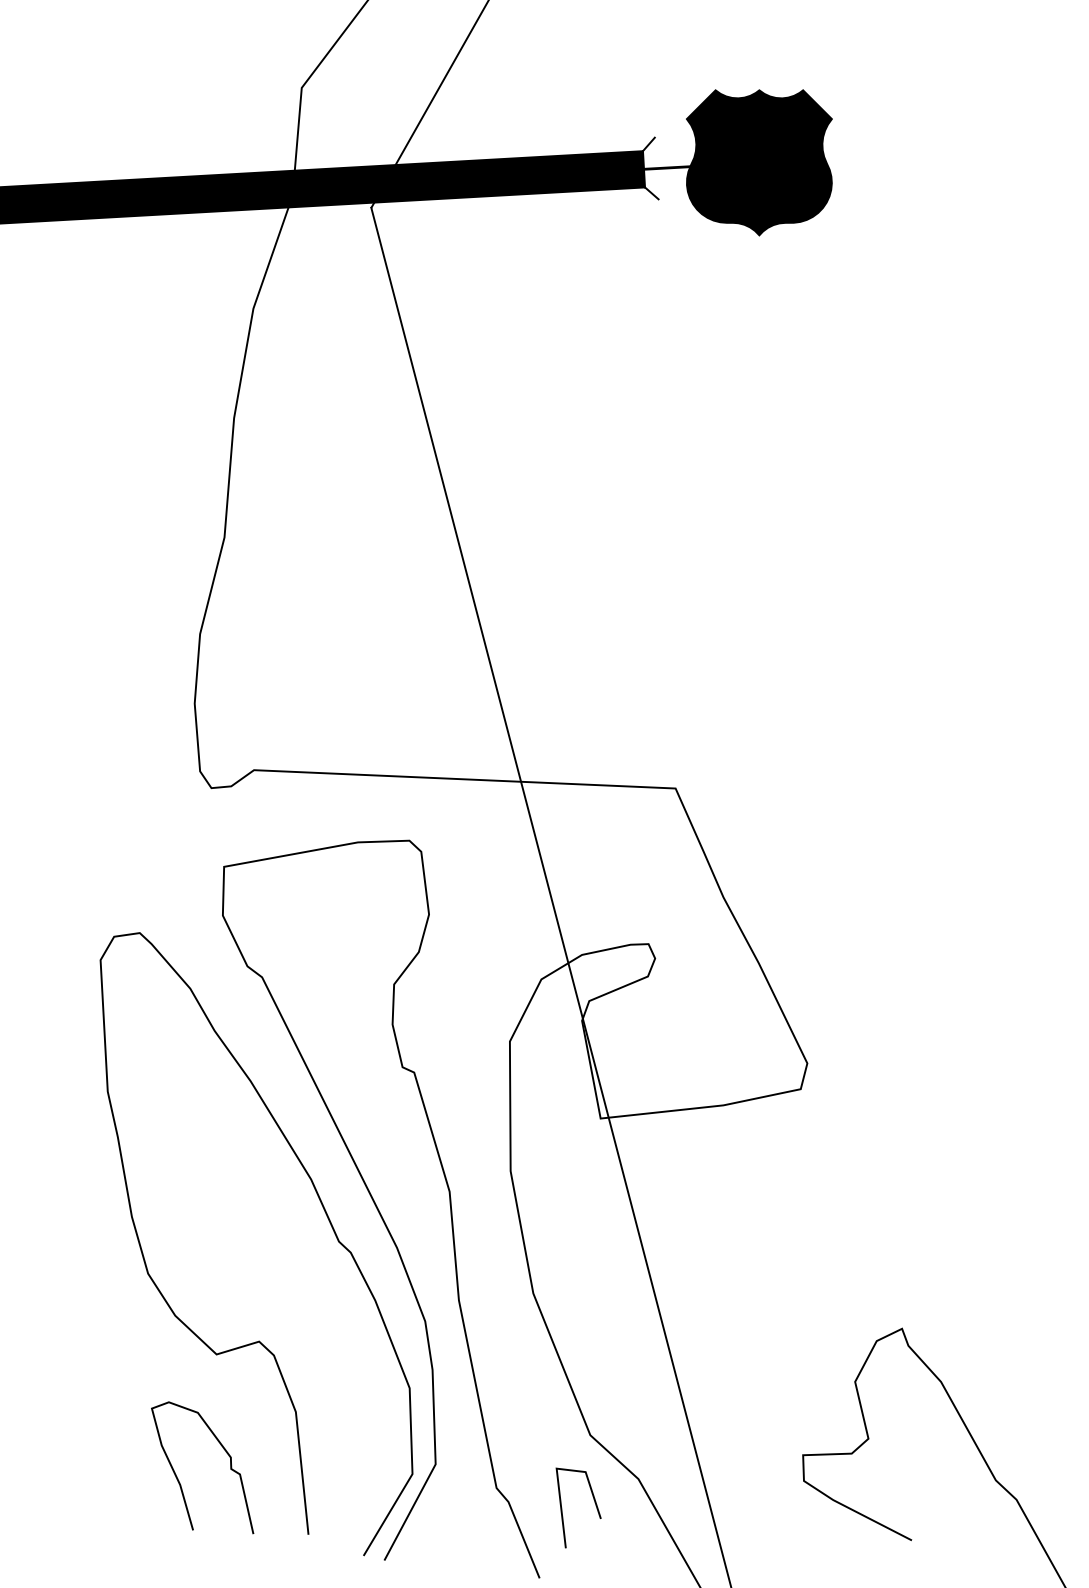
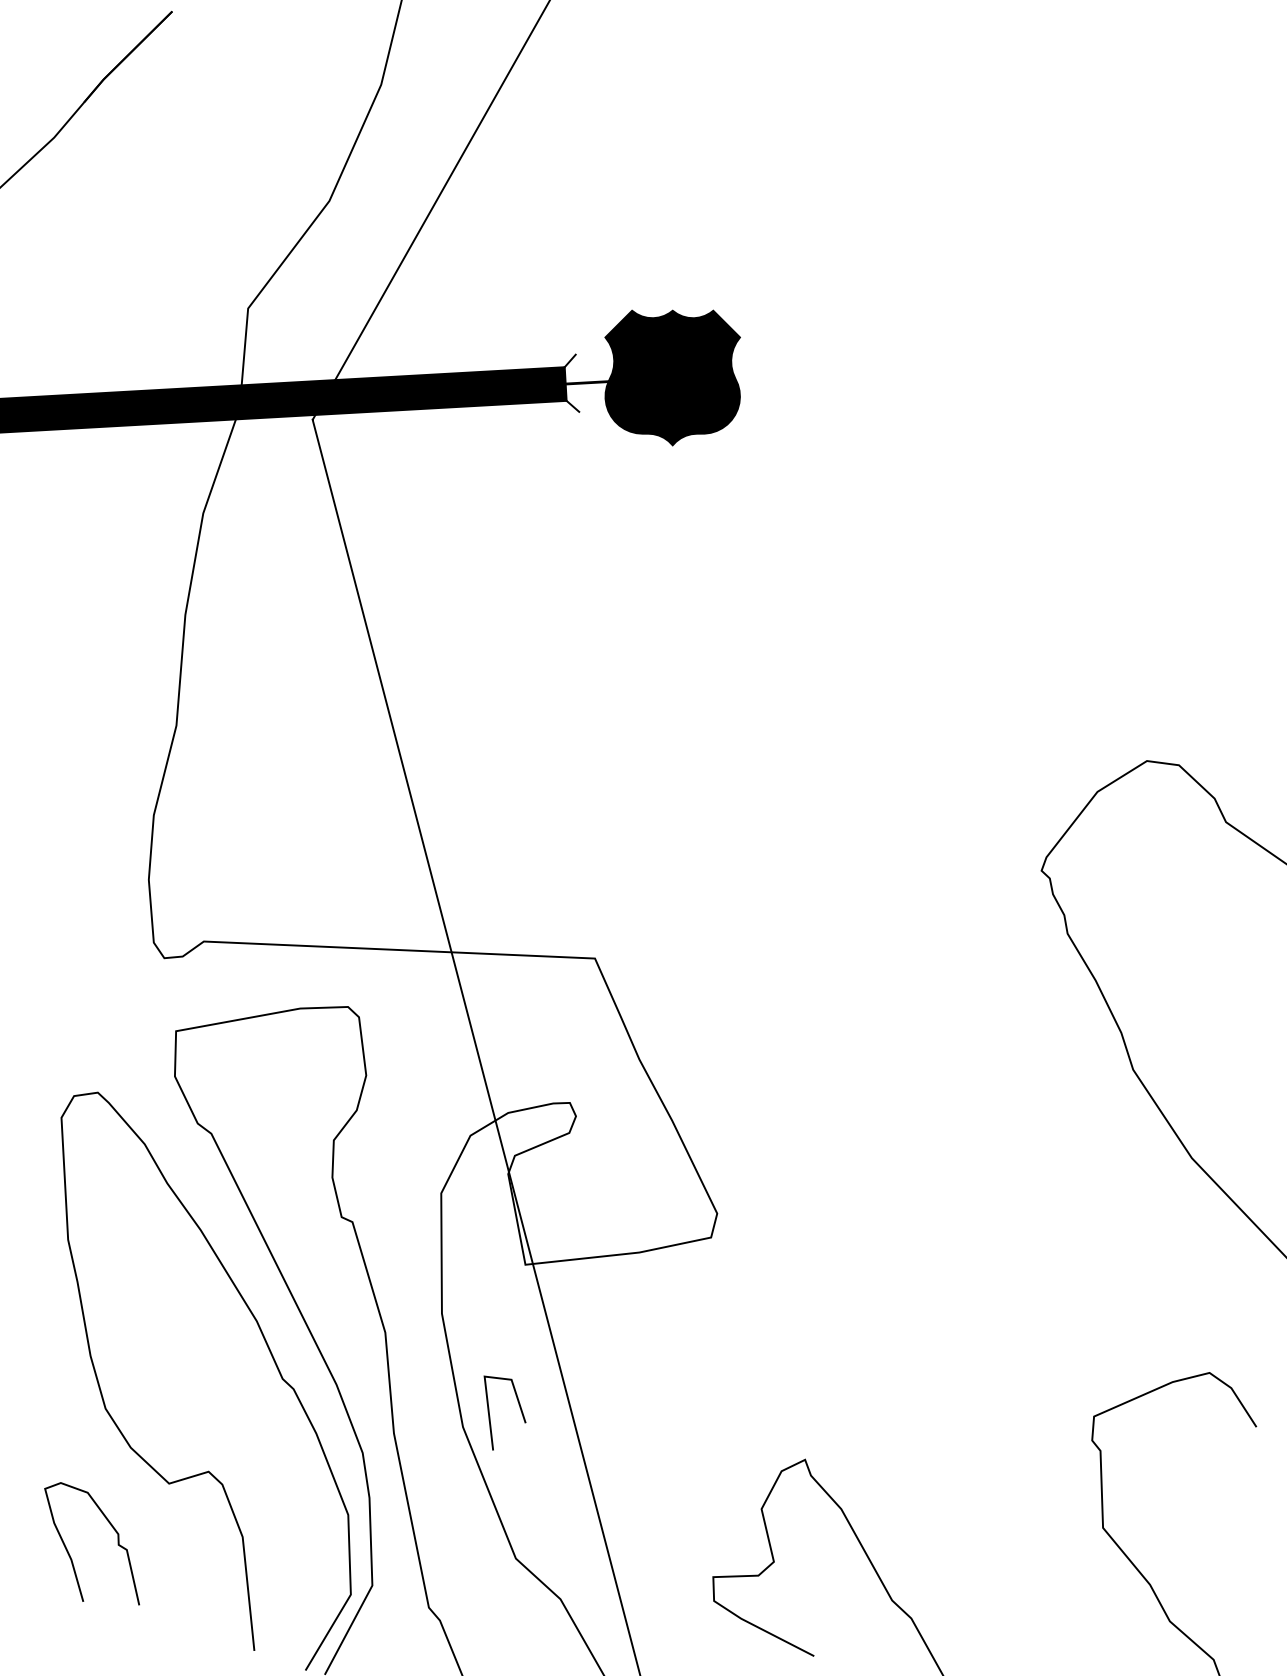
curve: (177, 1475) -> (68, 1550), moved
line: (562, 1511) -> (490, 1416), moved

